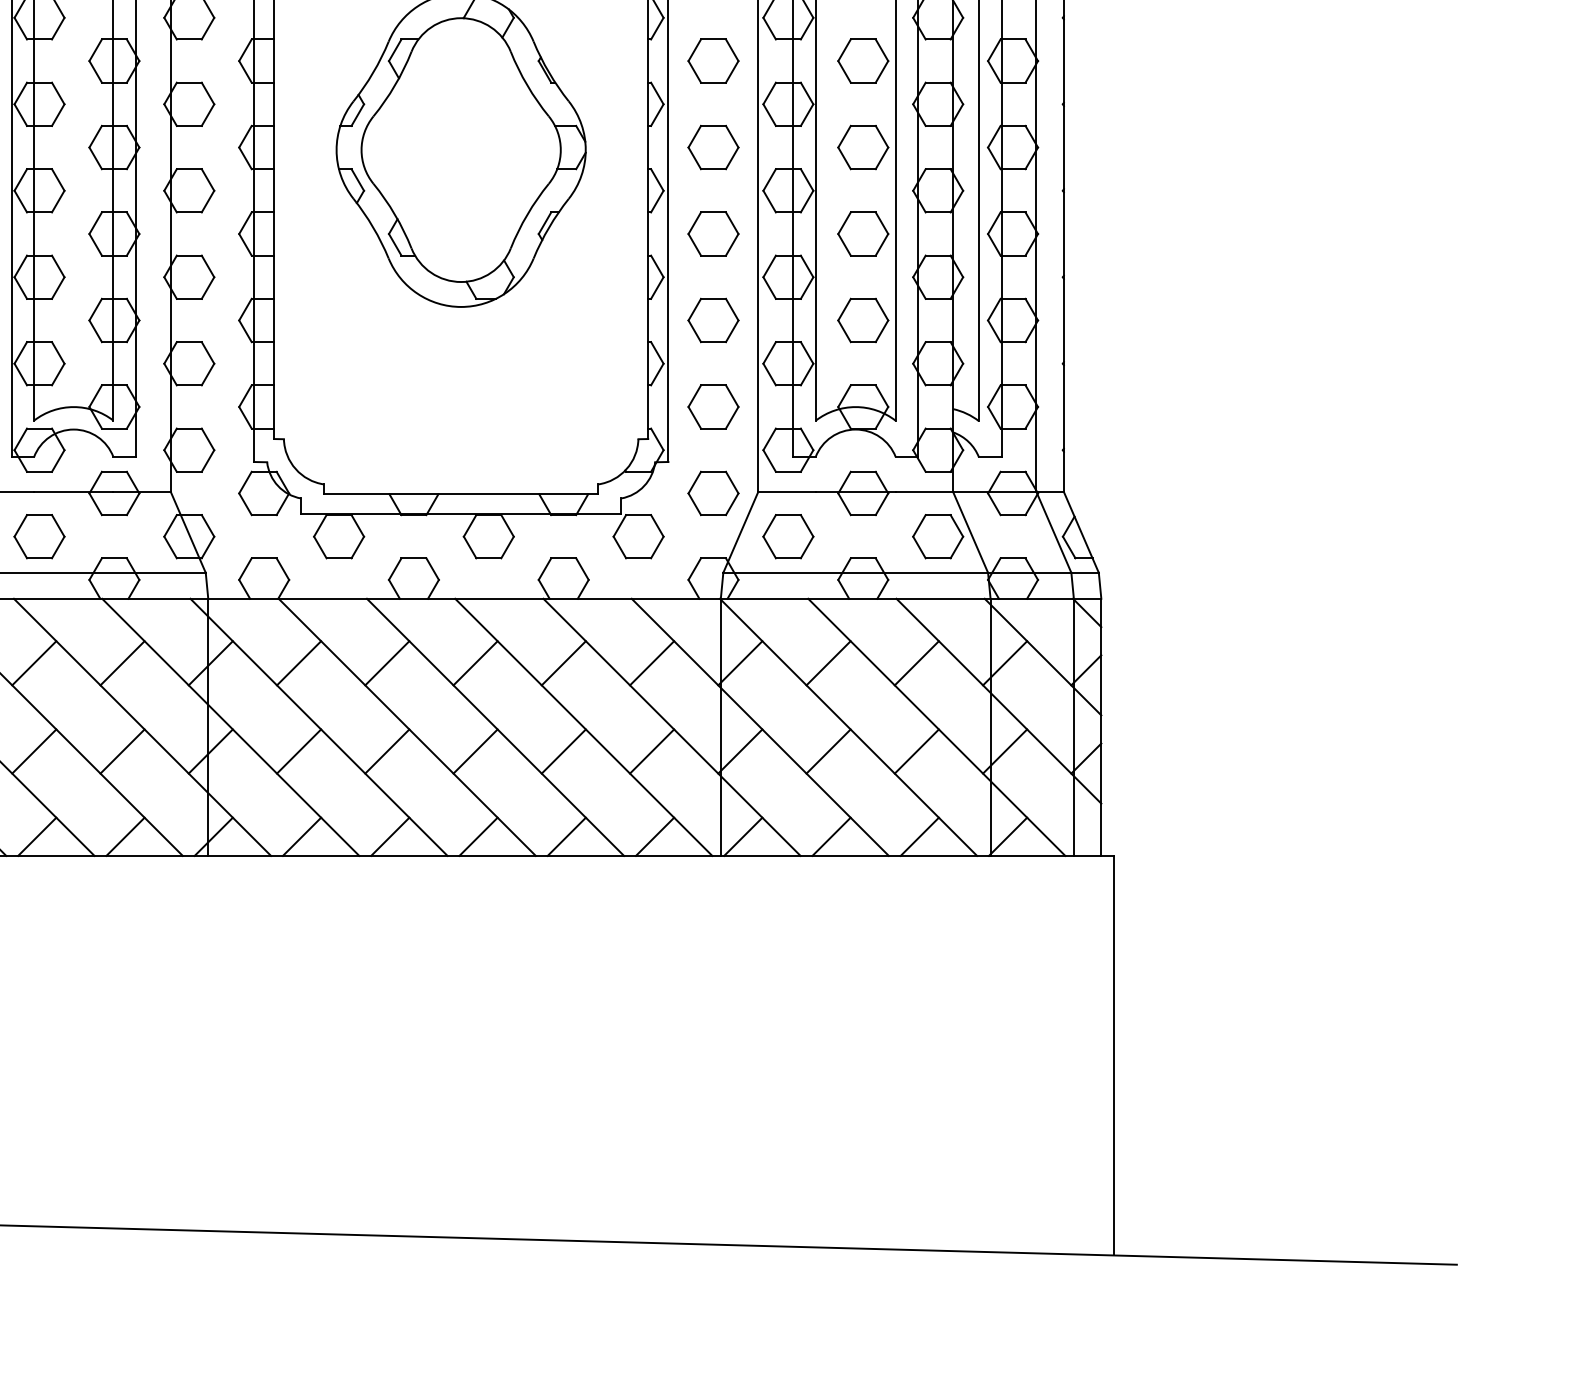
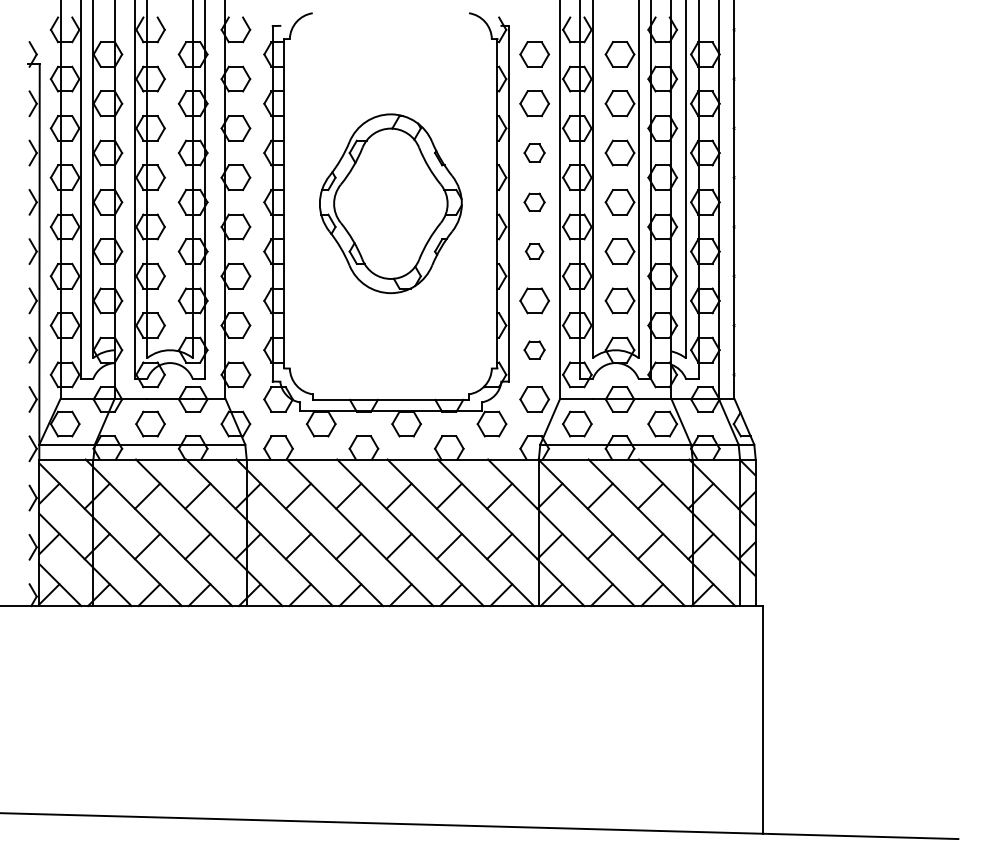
part: (713, 60) -> (534, 152), size x0.7
part: (713, 147) -> (534, 202), size x0.7
part: (713, 233) -> (534, 251), size x0.6
part: (713, 405) -> (534, 349), size x0.7

